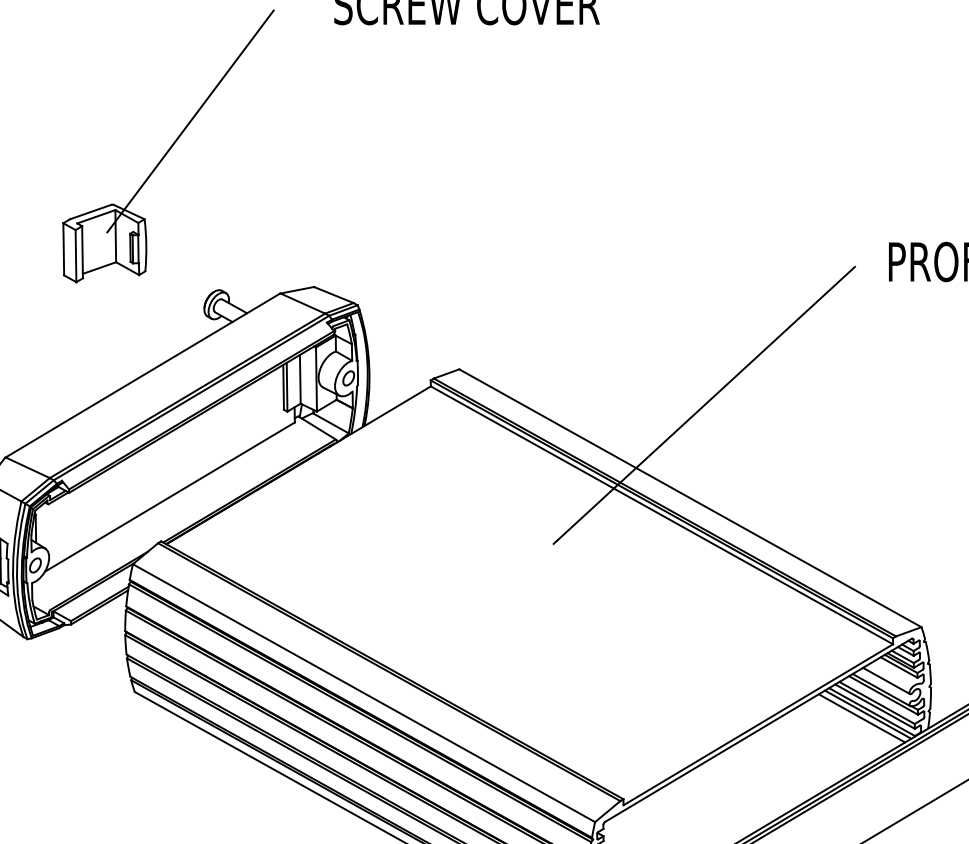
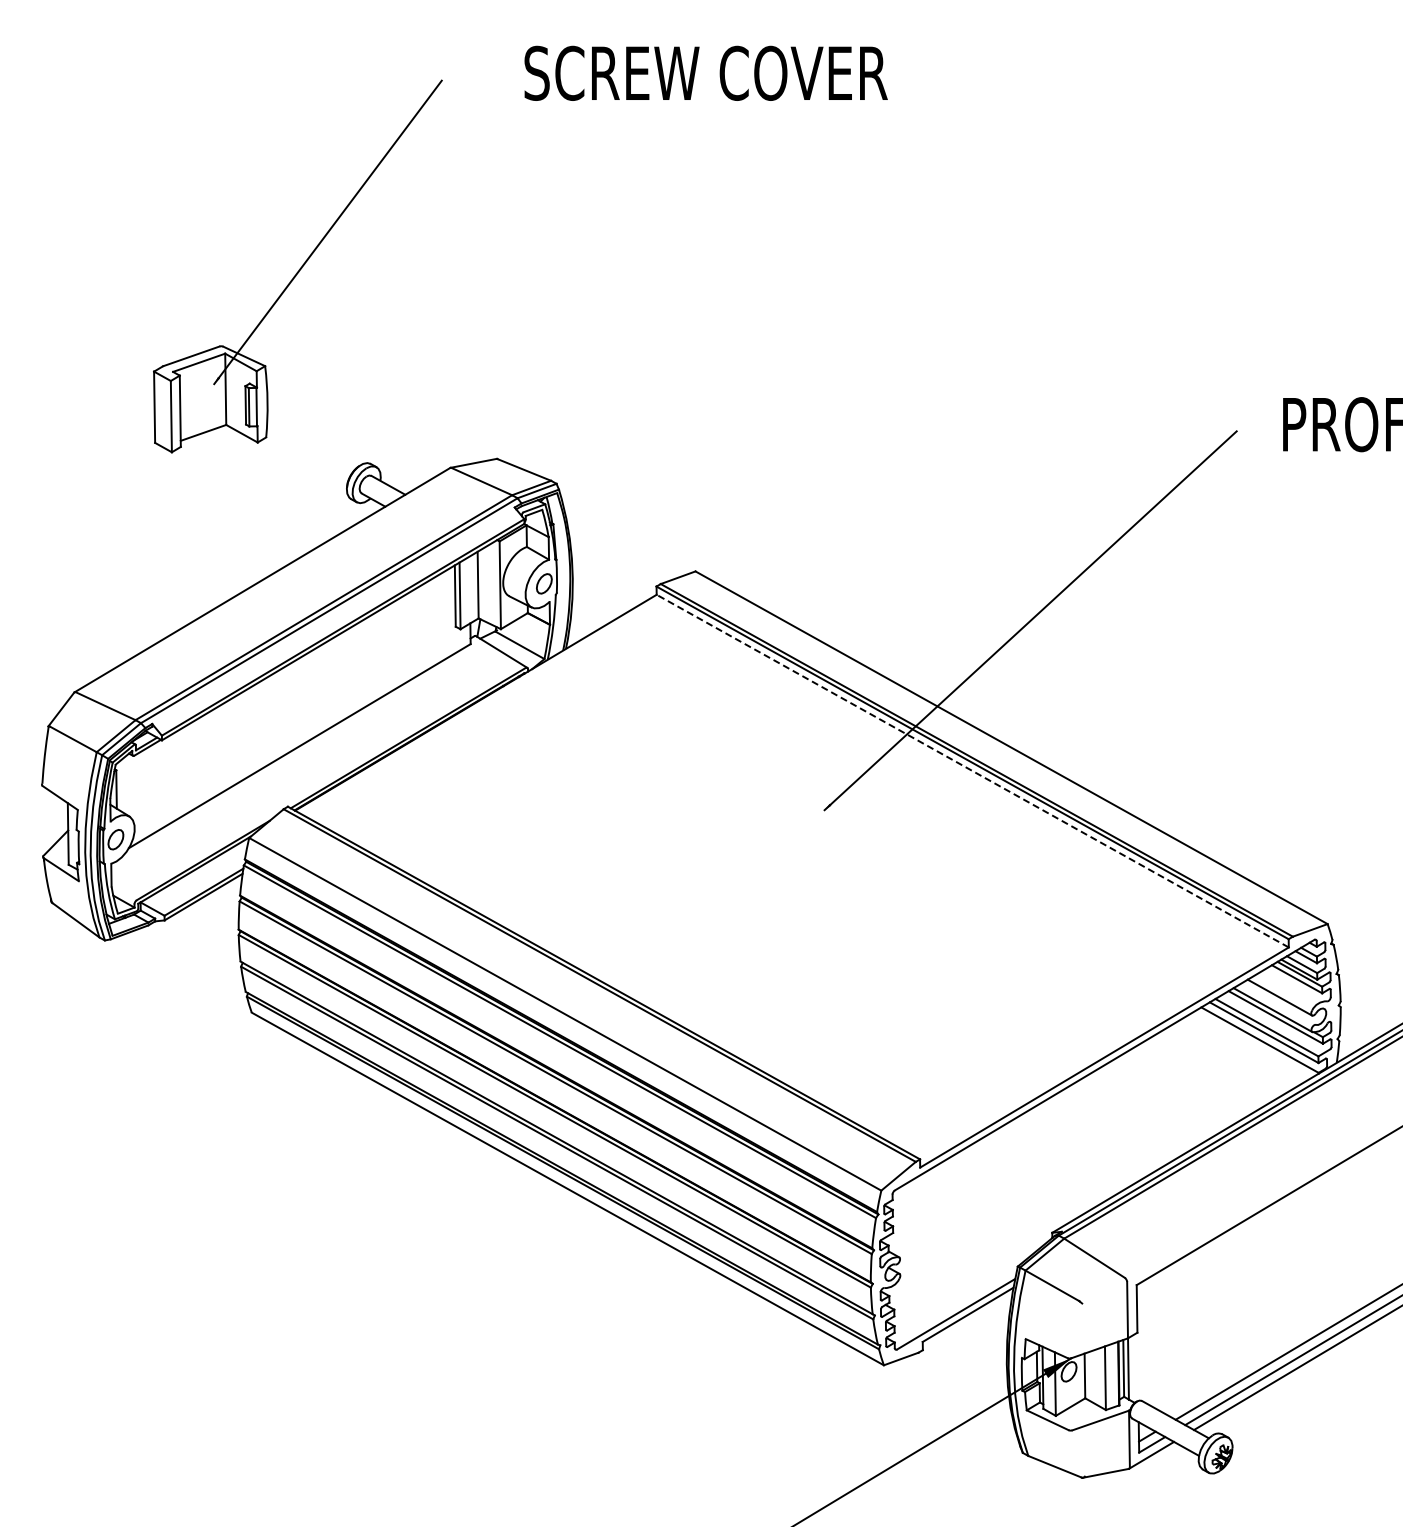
line: (661, 515) -> (972, 771), solid -> dashed
line: (867, 714) -> (1254, 1043), removed
line: (862, 718) -> (1246, 1048), removed

